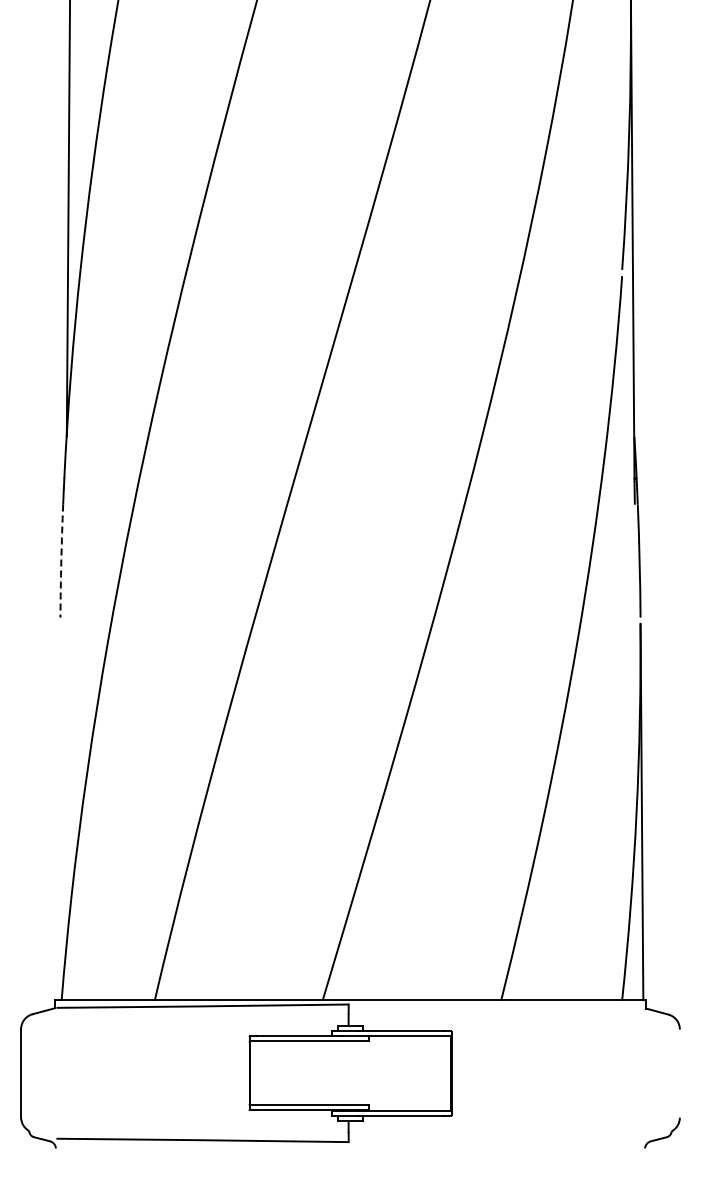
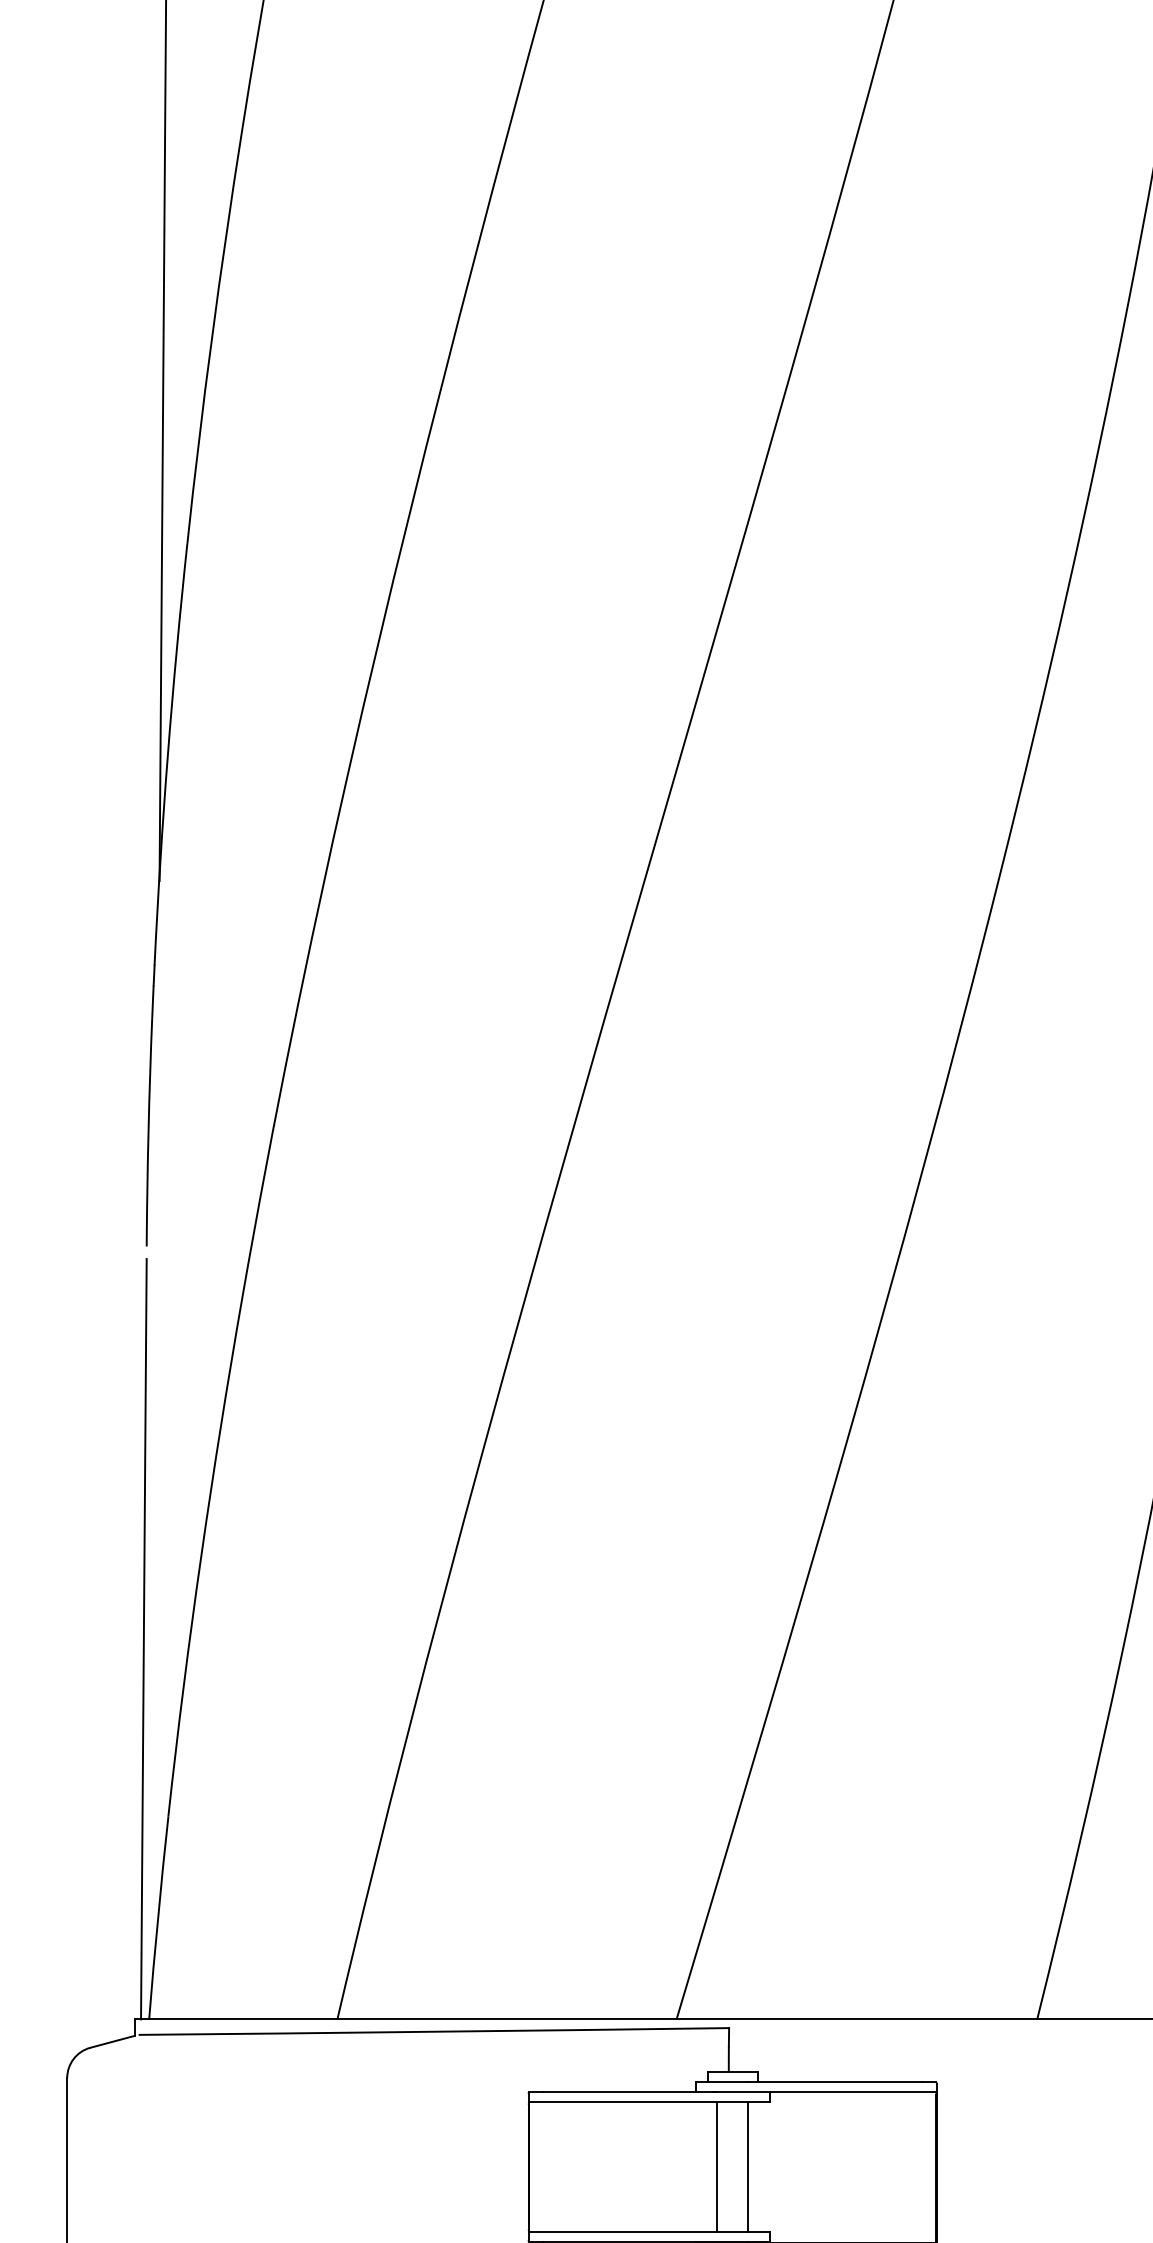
arc: (61, 561) -> (148, 1133), dashed -> solid
line: (58, 811) -> (142, 1638), added
line: (342, 1073) -> (716, 2167), added
line: (358, 1073) -> (748, 2167), added

